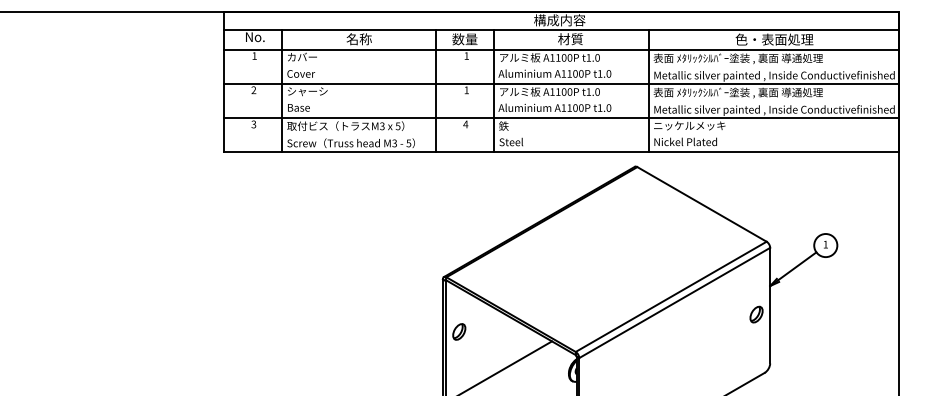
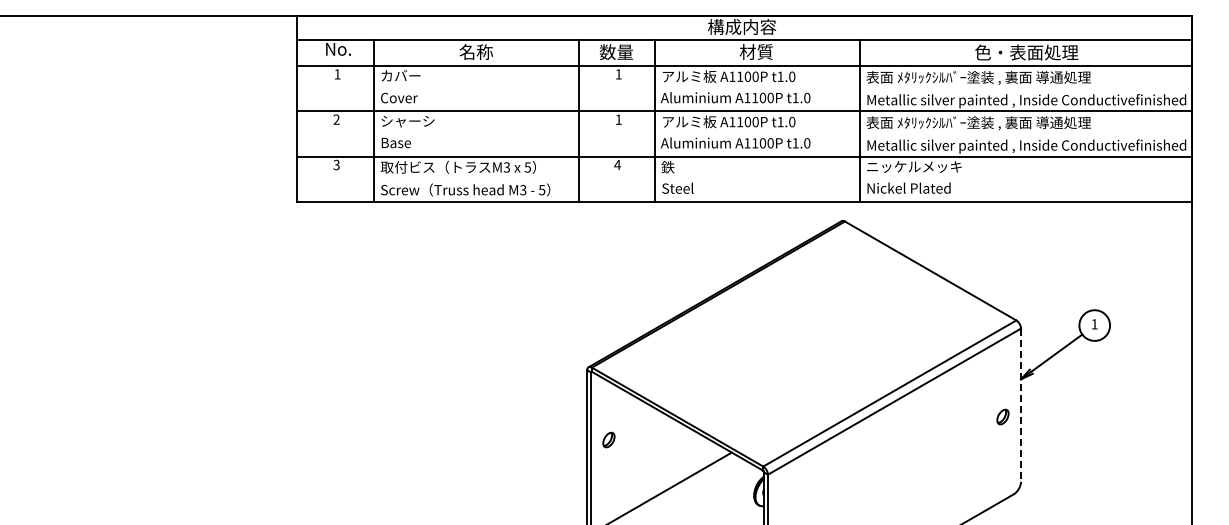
line: (770, 305) -> (1021, 405), solid -> dashed
part: (756, 314) -> (1002, 416), size x0.7
part: (458, 331) -> (608, 439), size x0.7

